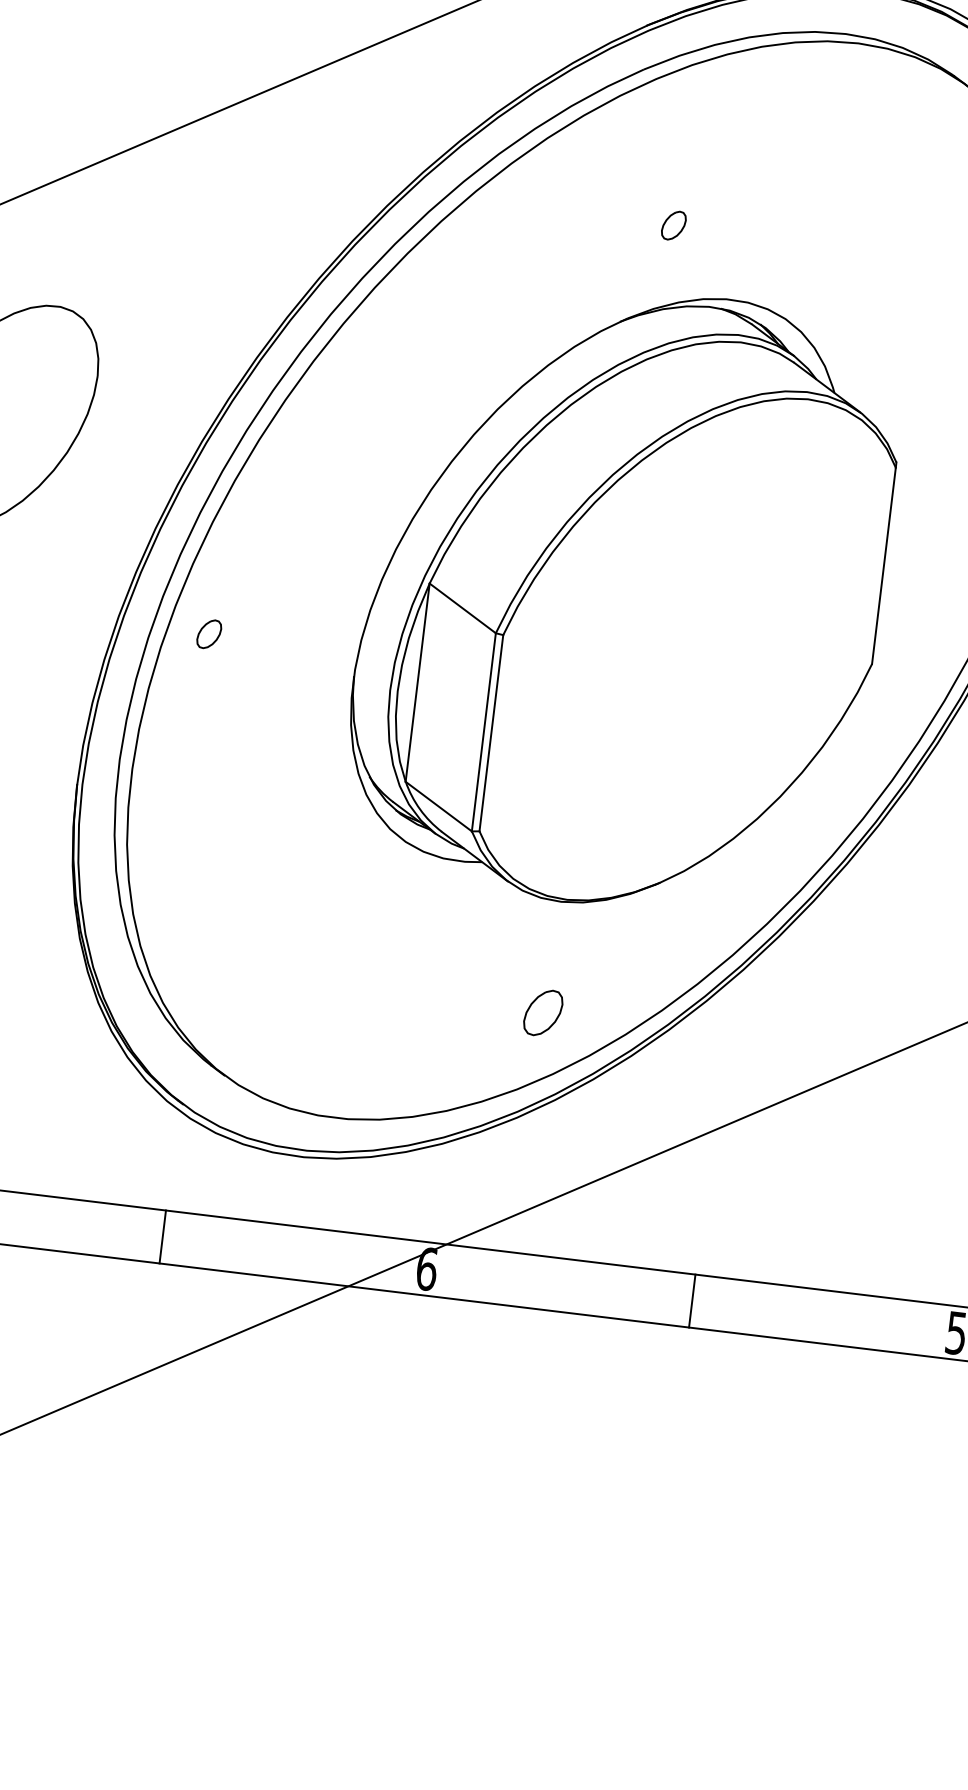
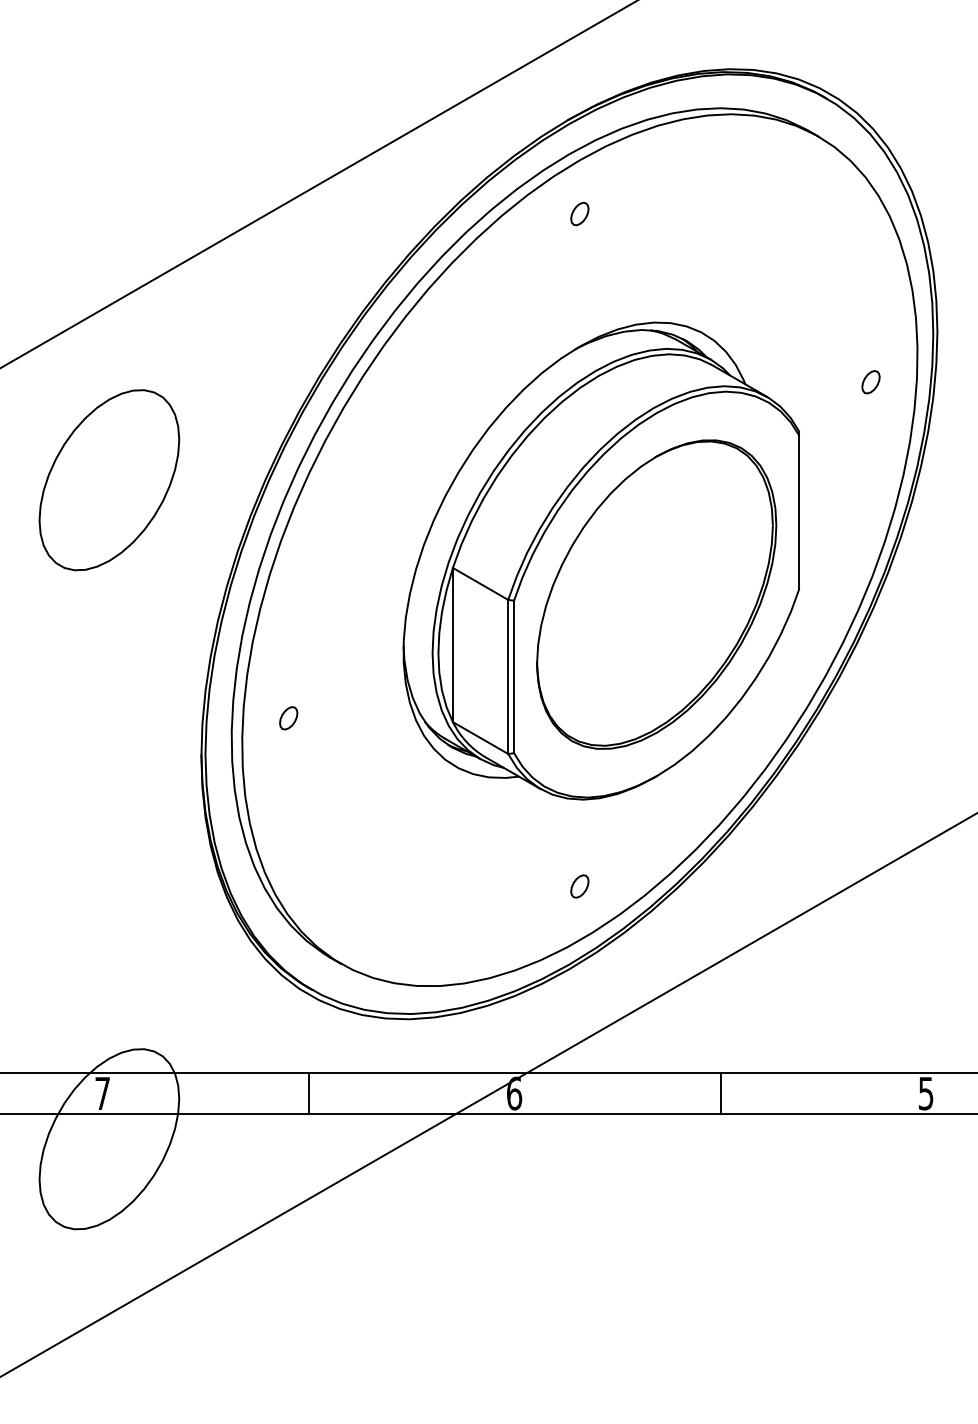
part: (673, 224) -> (579, 213), moved
part: (208, 634) -> (288, 718), moved
part: (687, 649) -> (656, 594), added
part: (542, 1012) -> (579, 886), size x0.62

